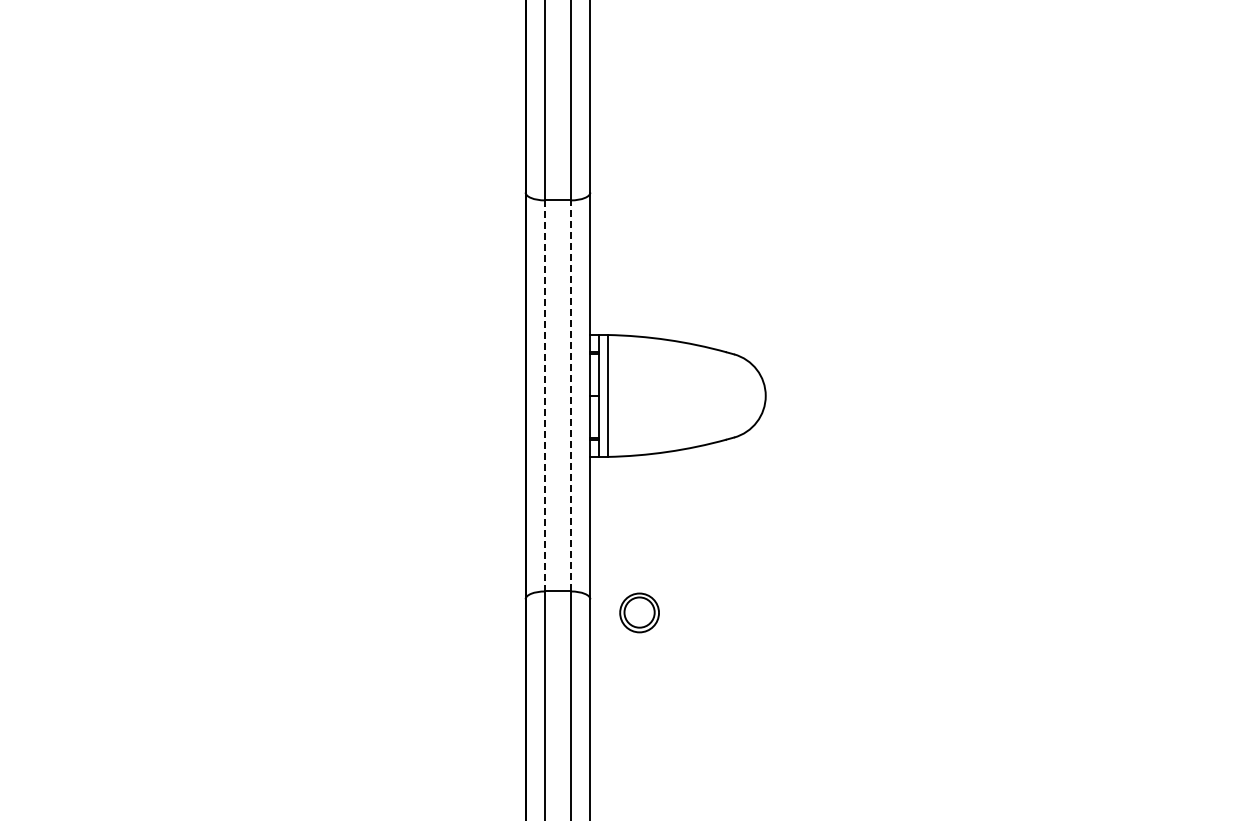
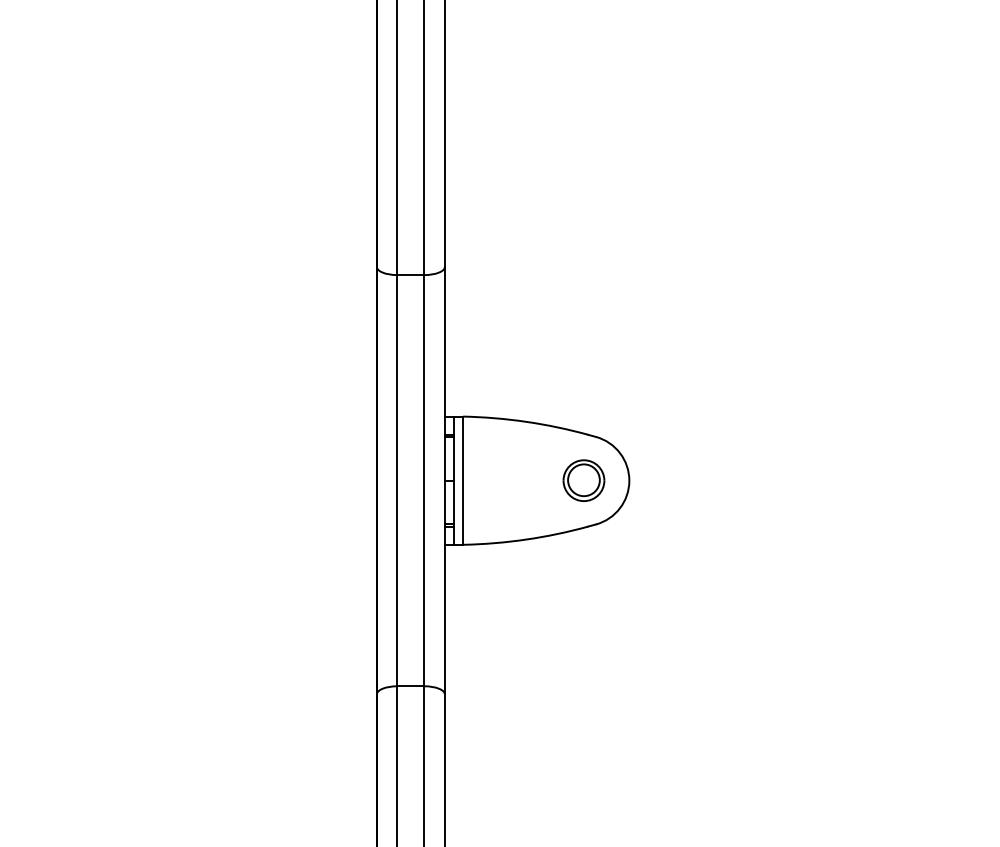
line: (545, 395) -> (397, 480), dashed -> solid
line: (570, 395) -> (424, 480), dashed -> solid
part: (639, 612) -> (583, 480), moved

